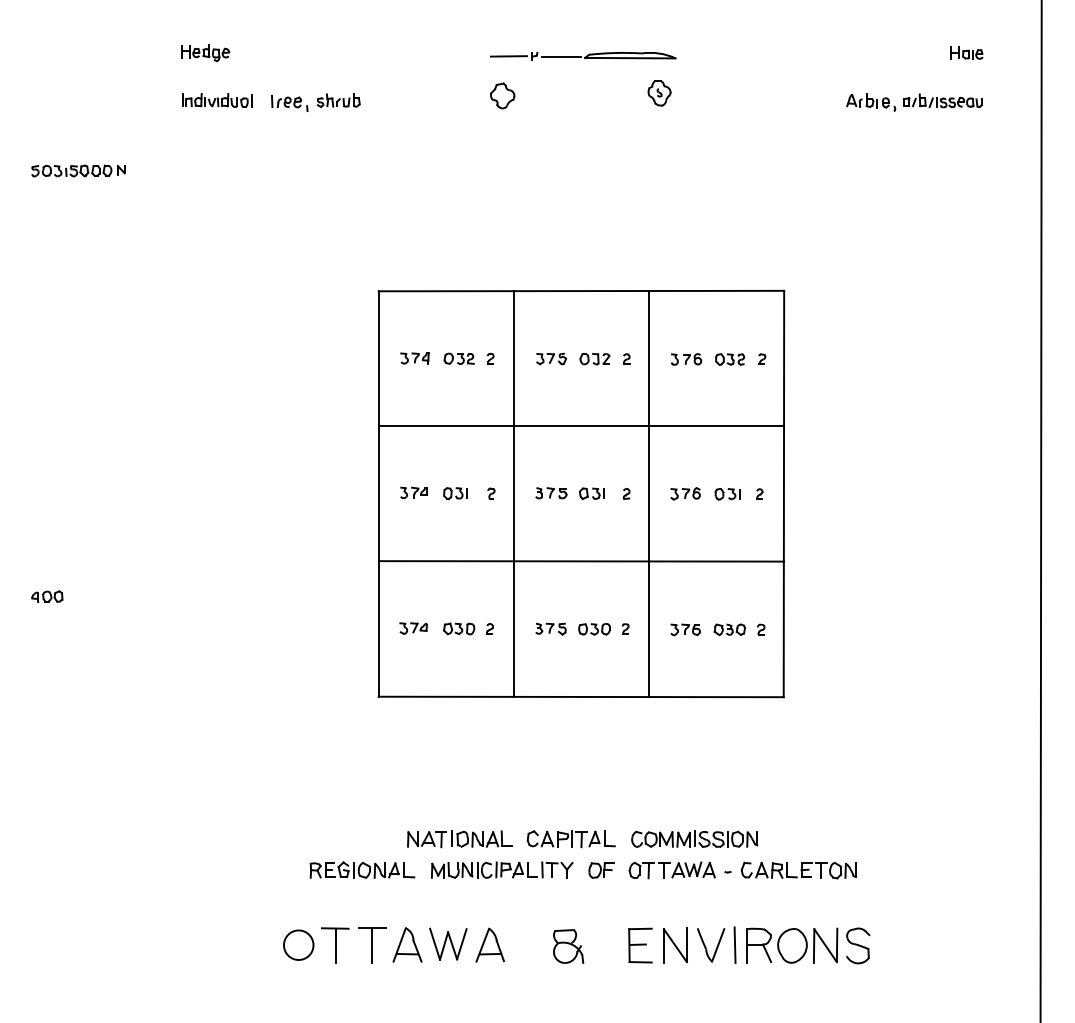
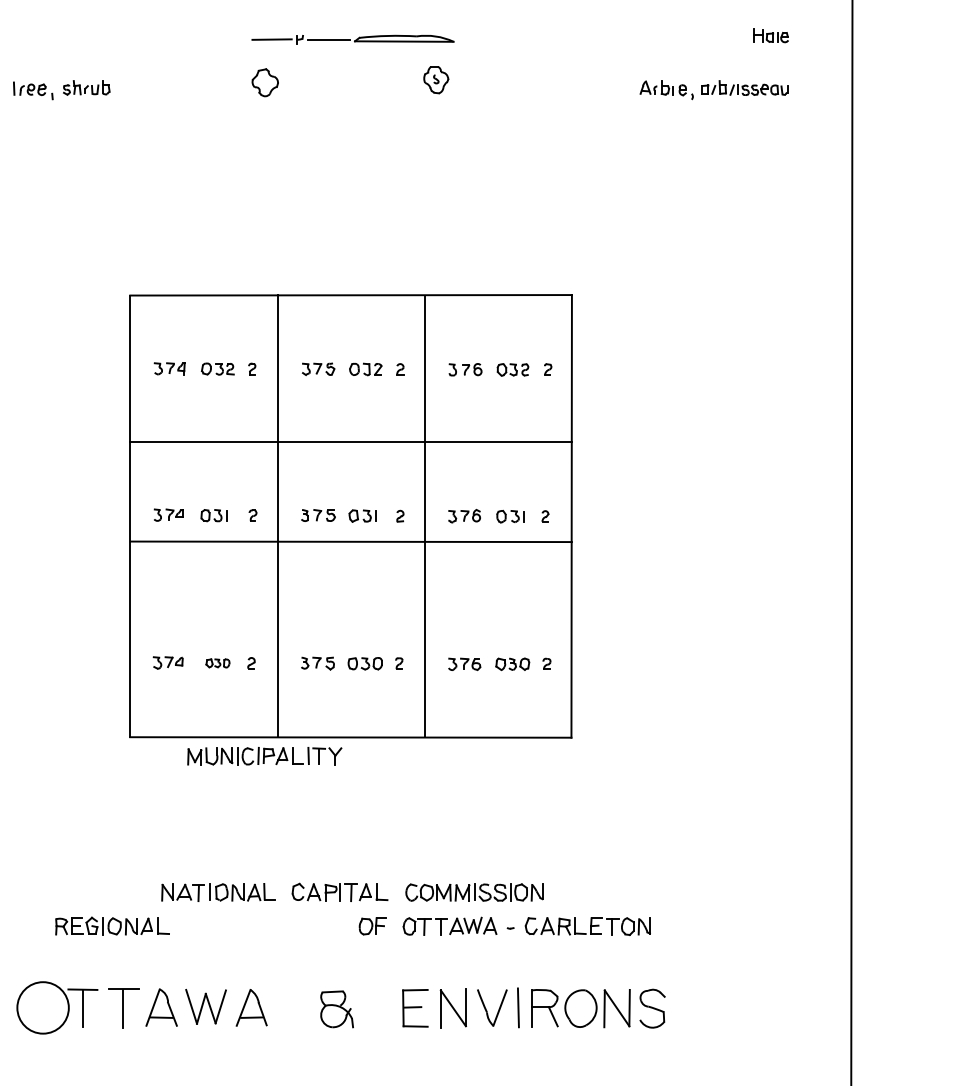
line: (581, 561) -> (351, 541), moved
part: (459, 628) -> (218, 662), size x0.7
part: (502, 869) -> (265, 755), moved
circle: (298, 944) -> (42, 1007), size x1.6

